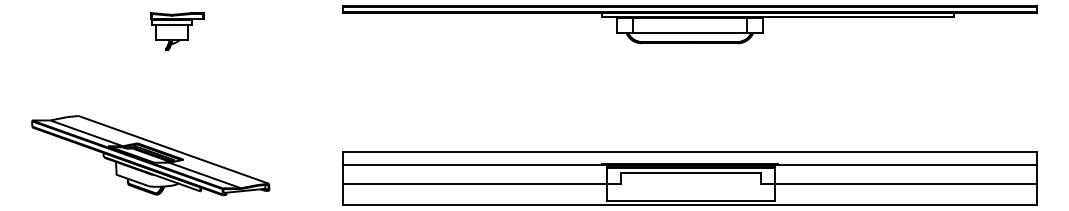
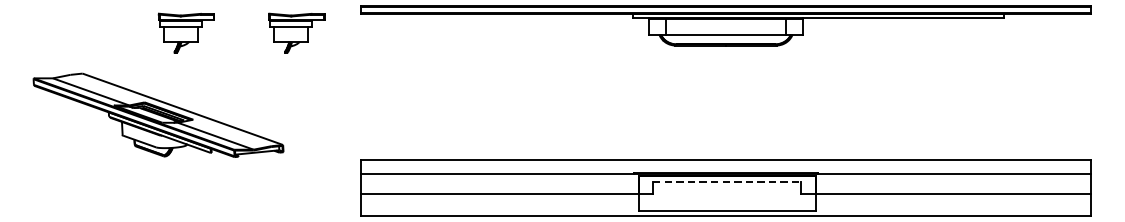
part: (282, 31) -> (297, 33), added
part: (150, 155) -> (158, 115), moved
line: (691, 173) -> (727, 182), solid -> dashed

